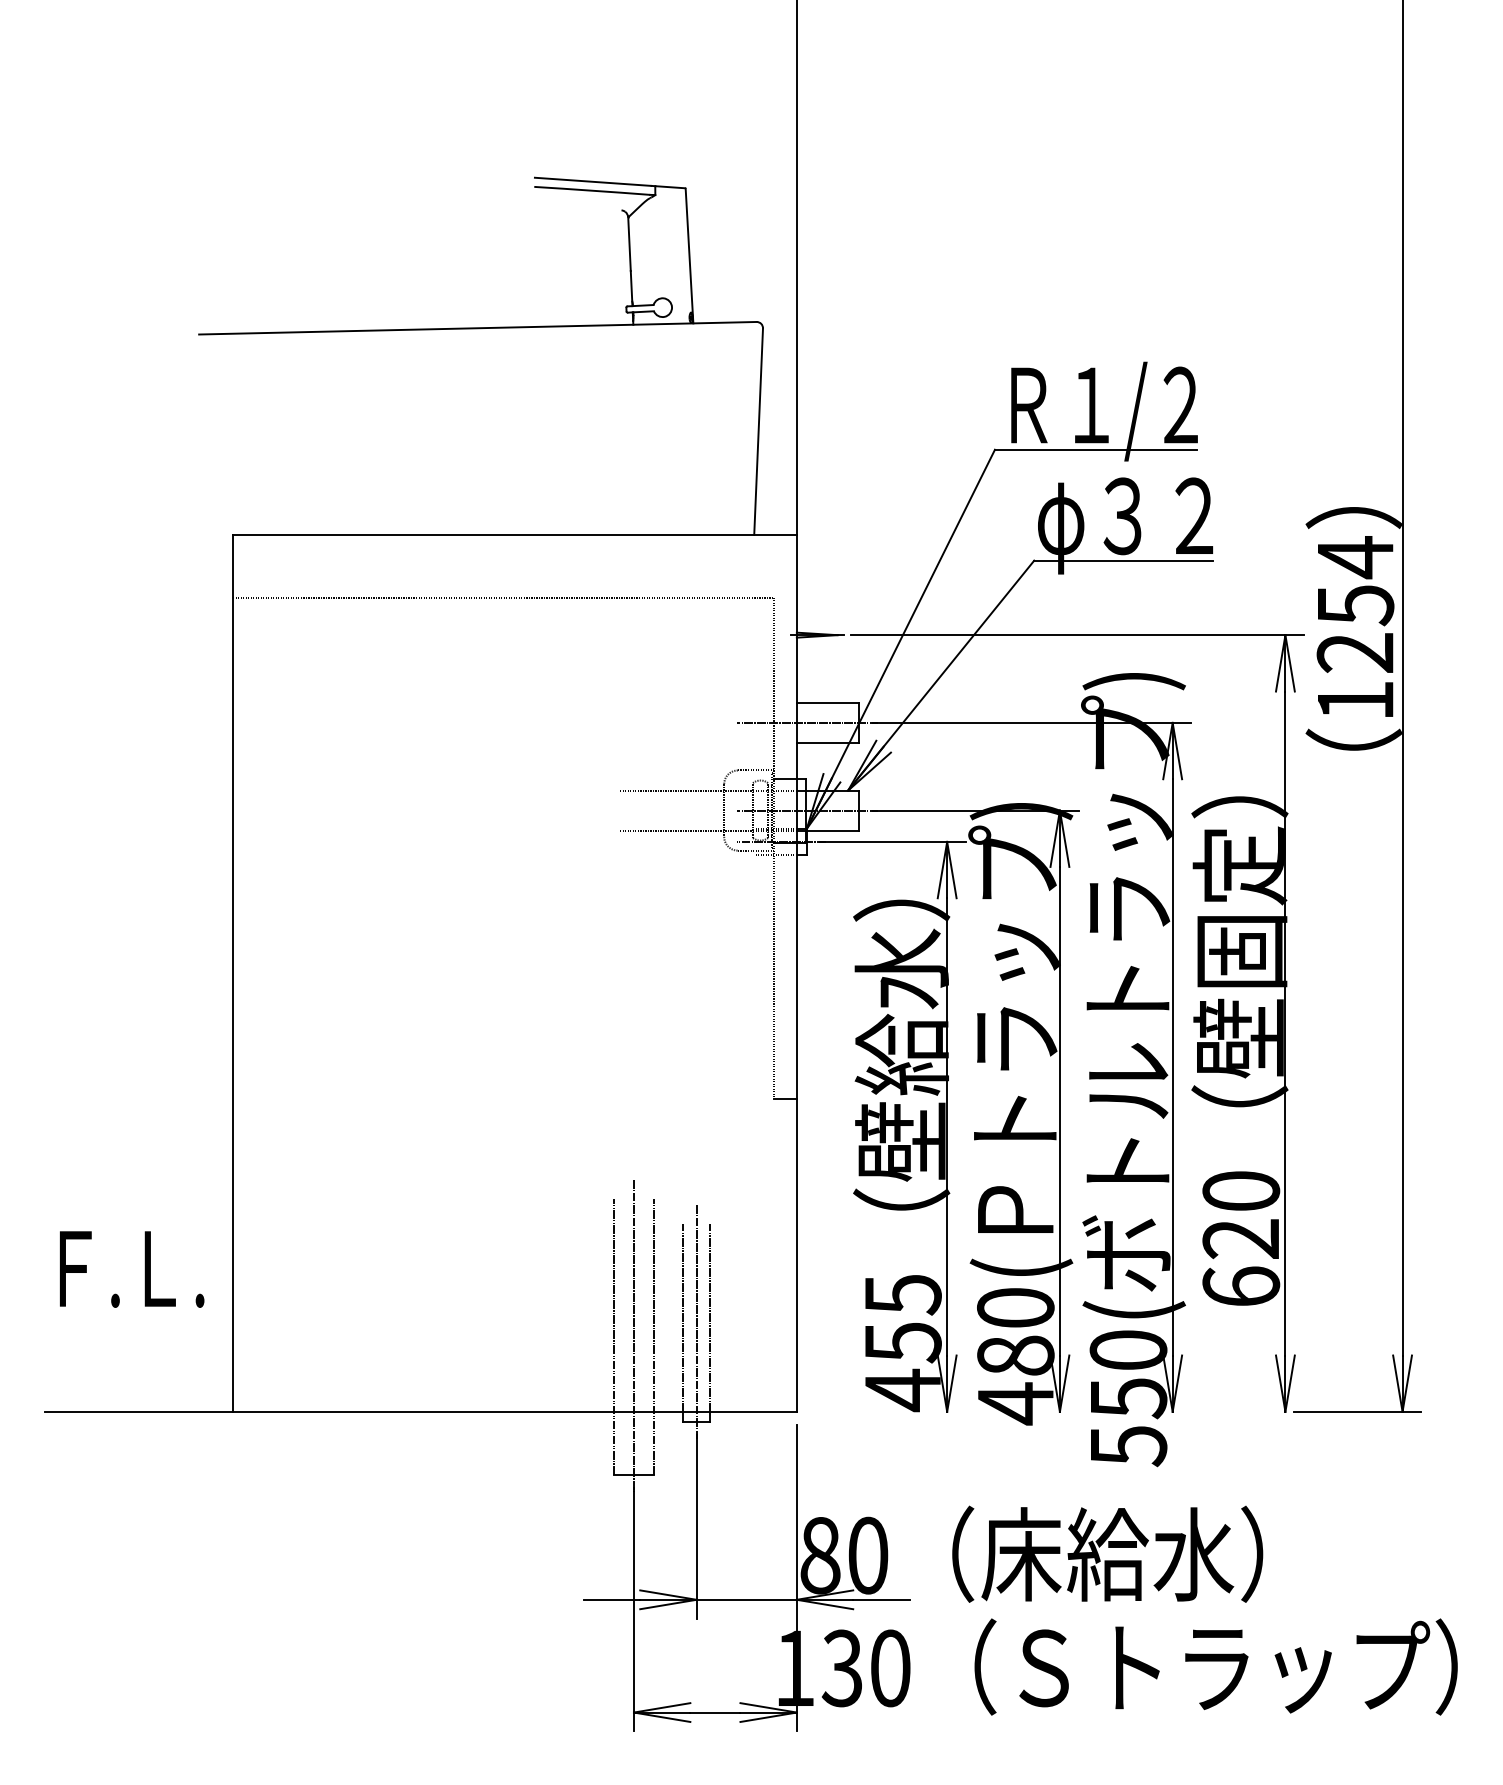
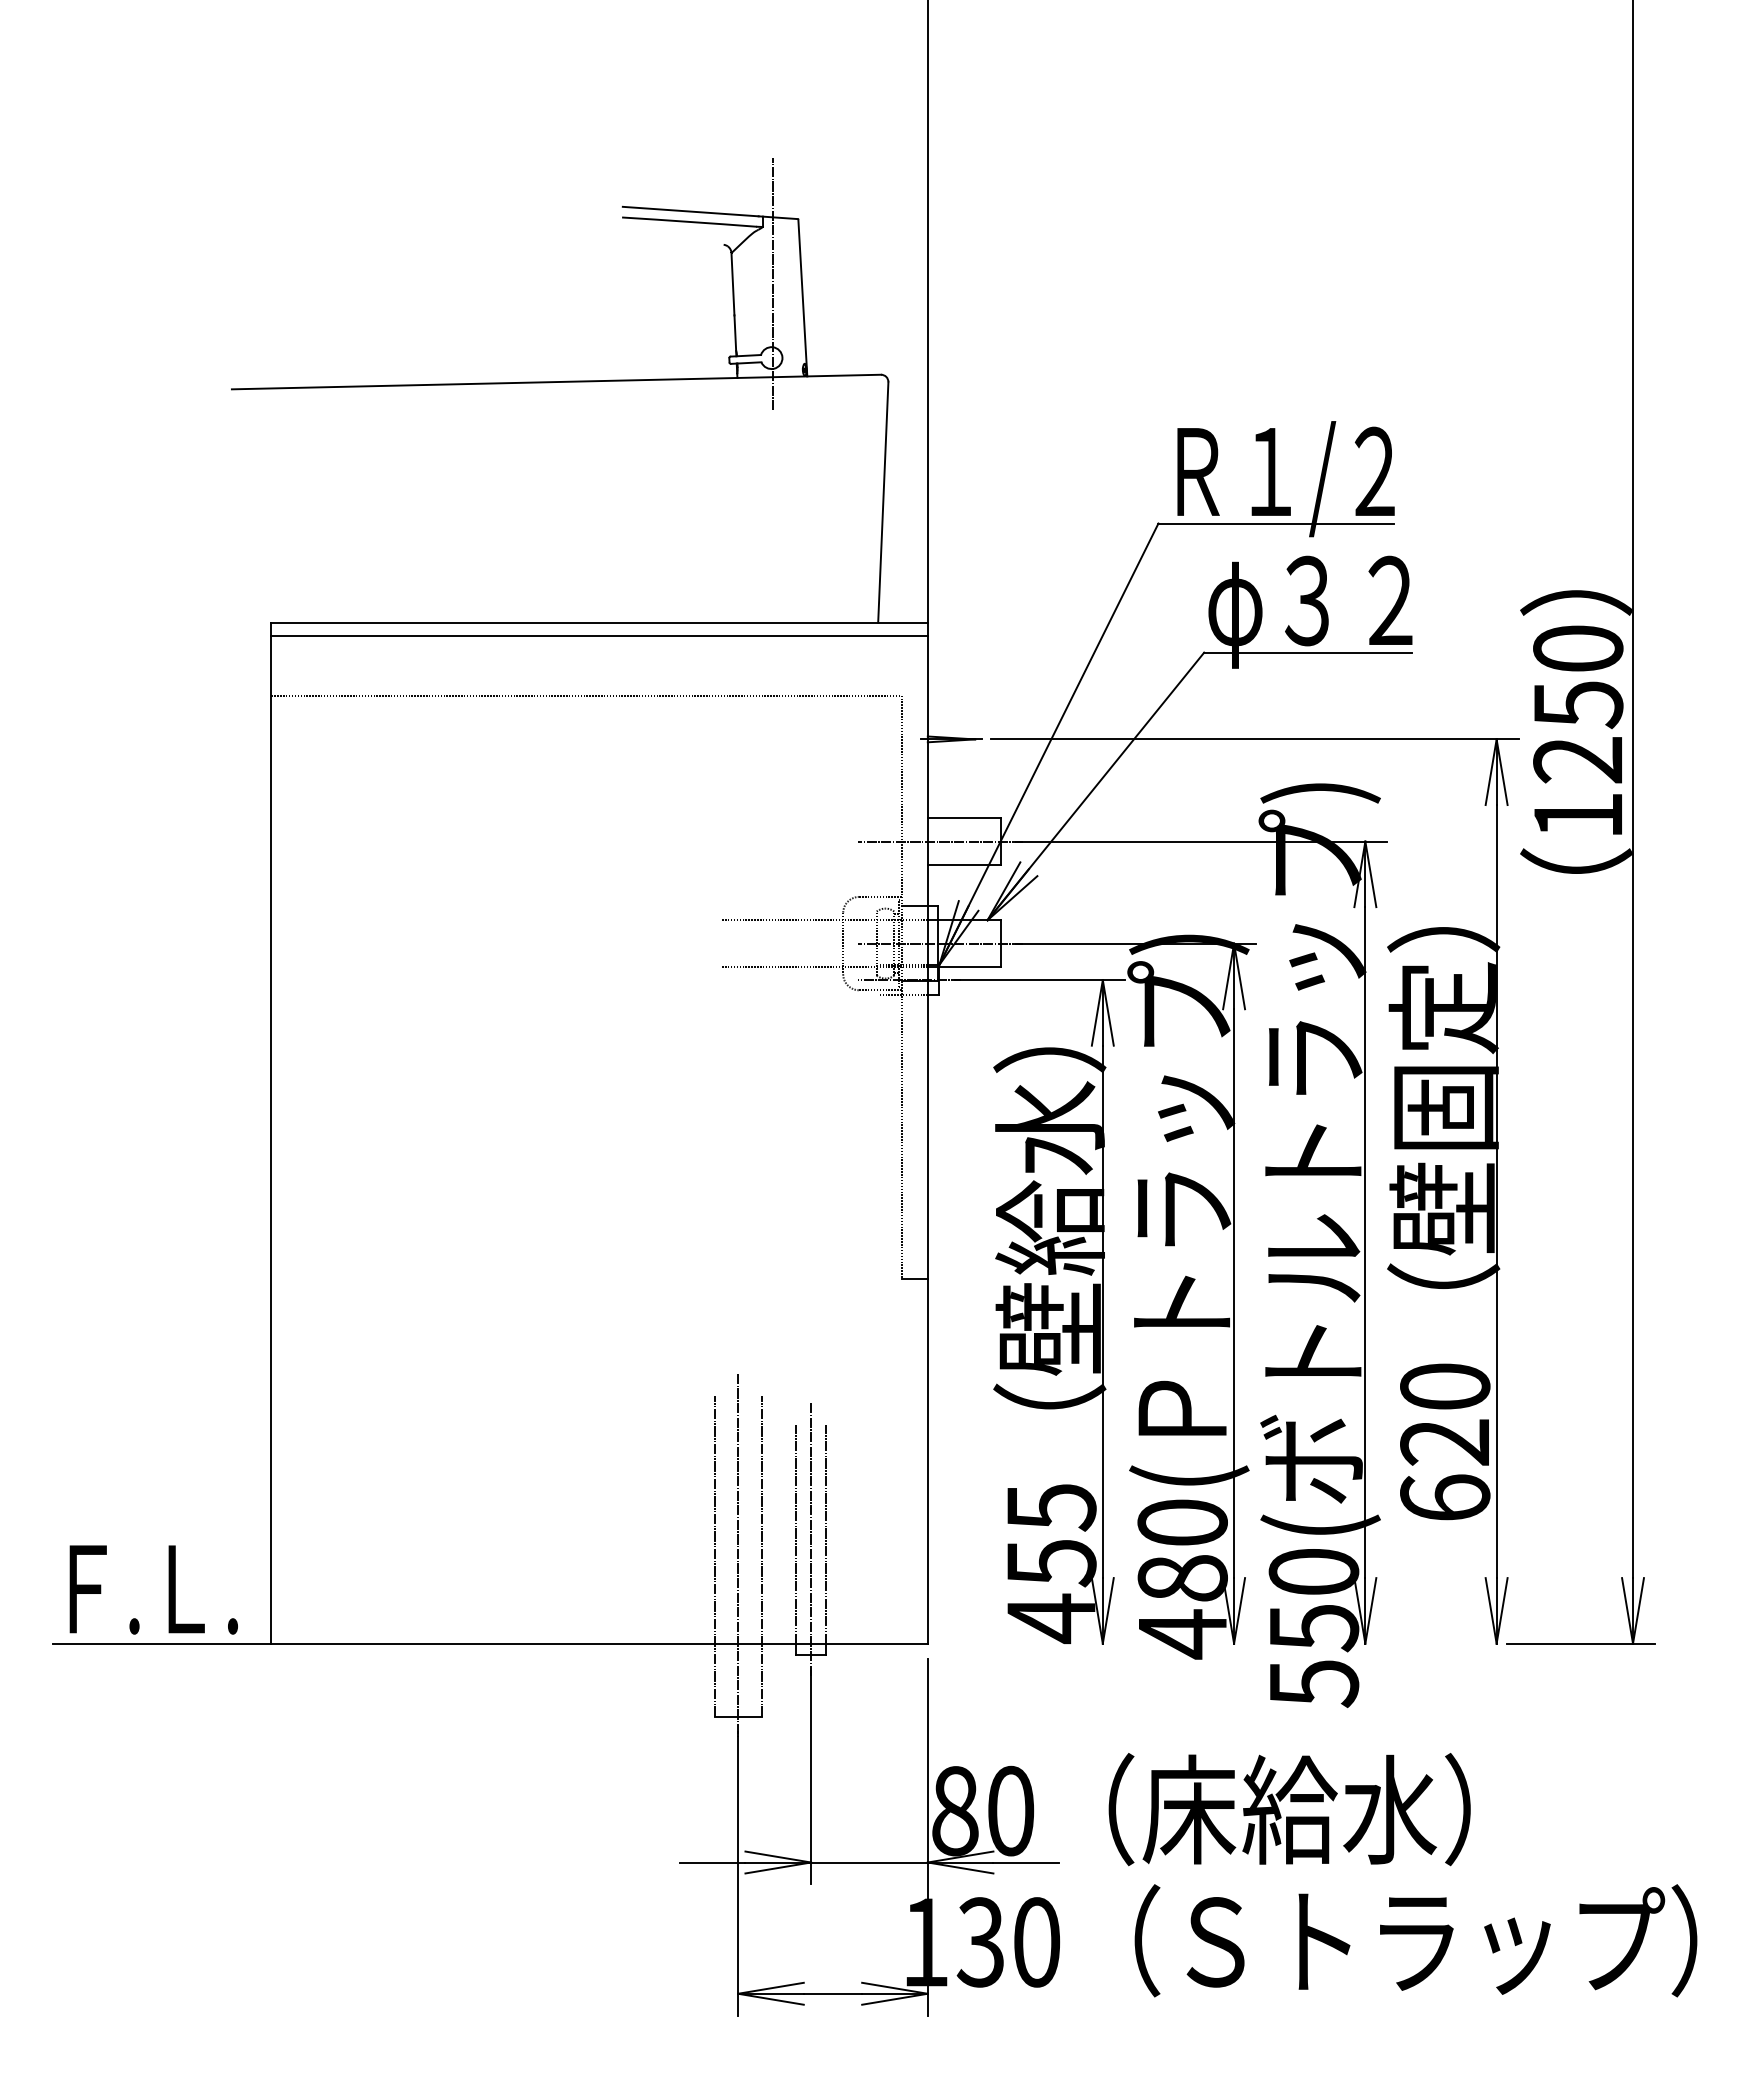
line: (664, 244) -> (773, 284), added
line: (514, 545) -> (599, 635), added
text: (1355, 557) -> (1578, 648), 1254 -> 1250
text: (131, 1269) -> (153, 1589), moved

